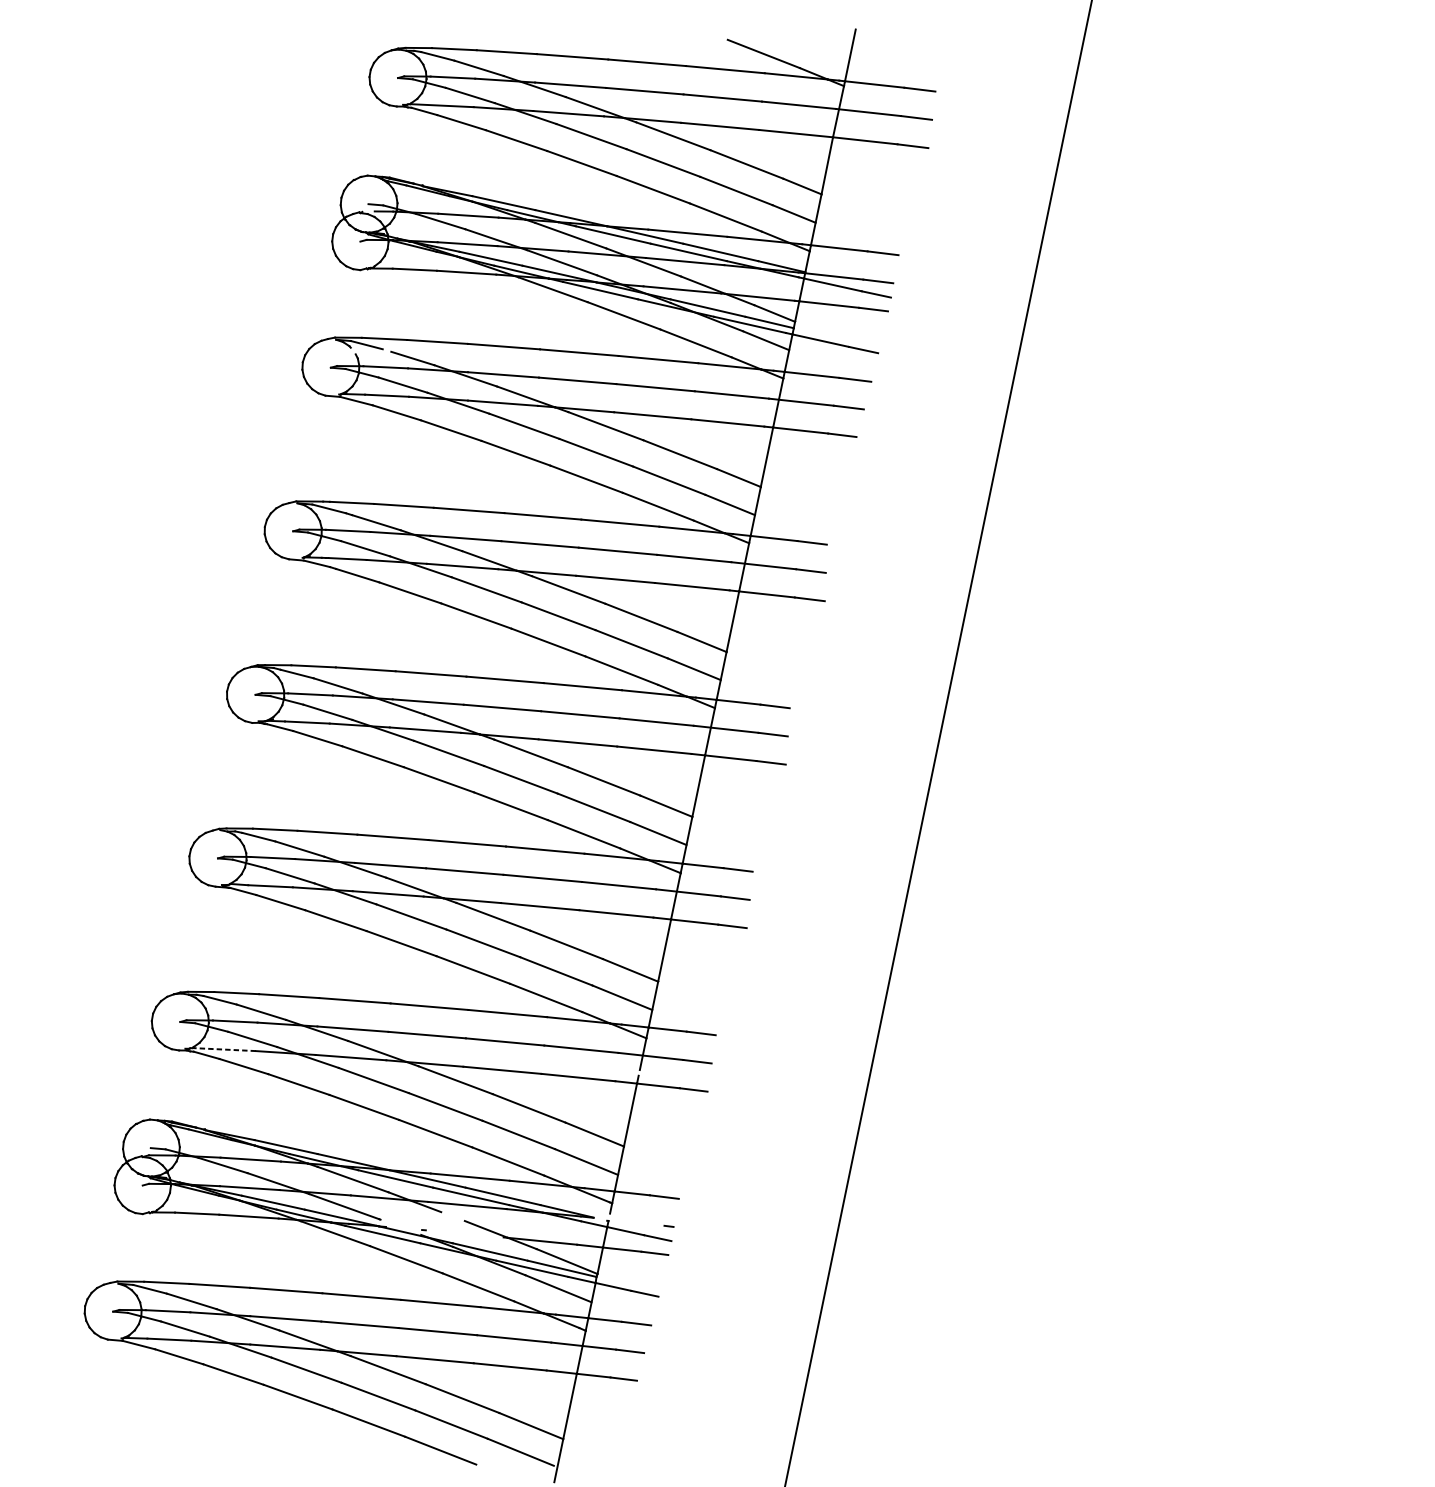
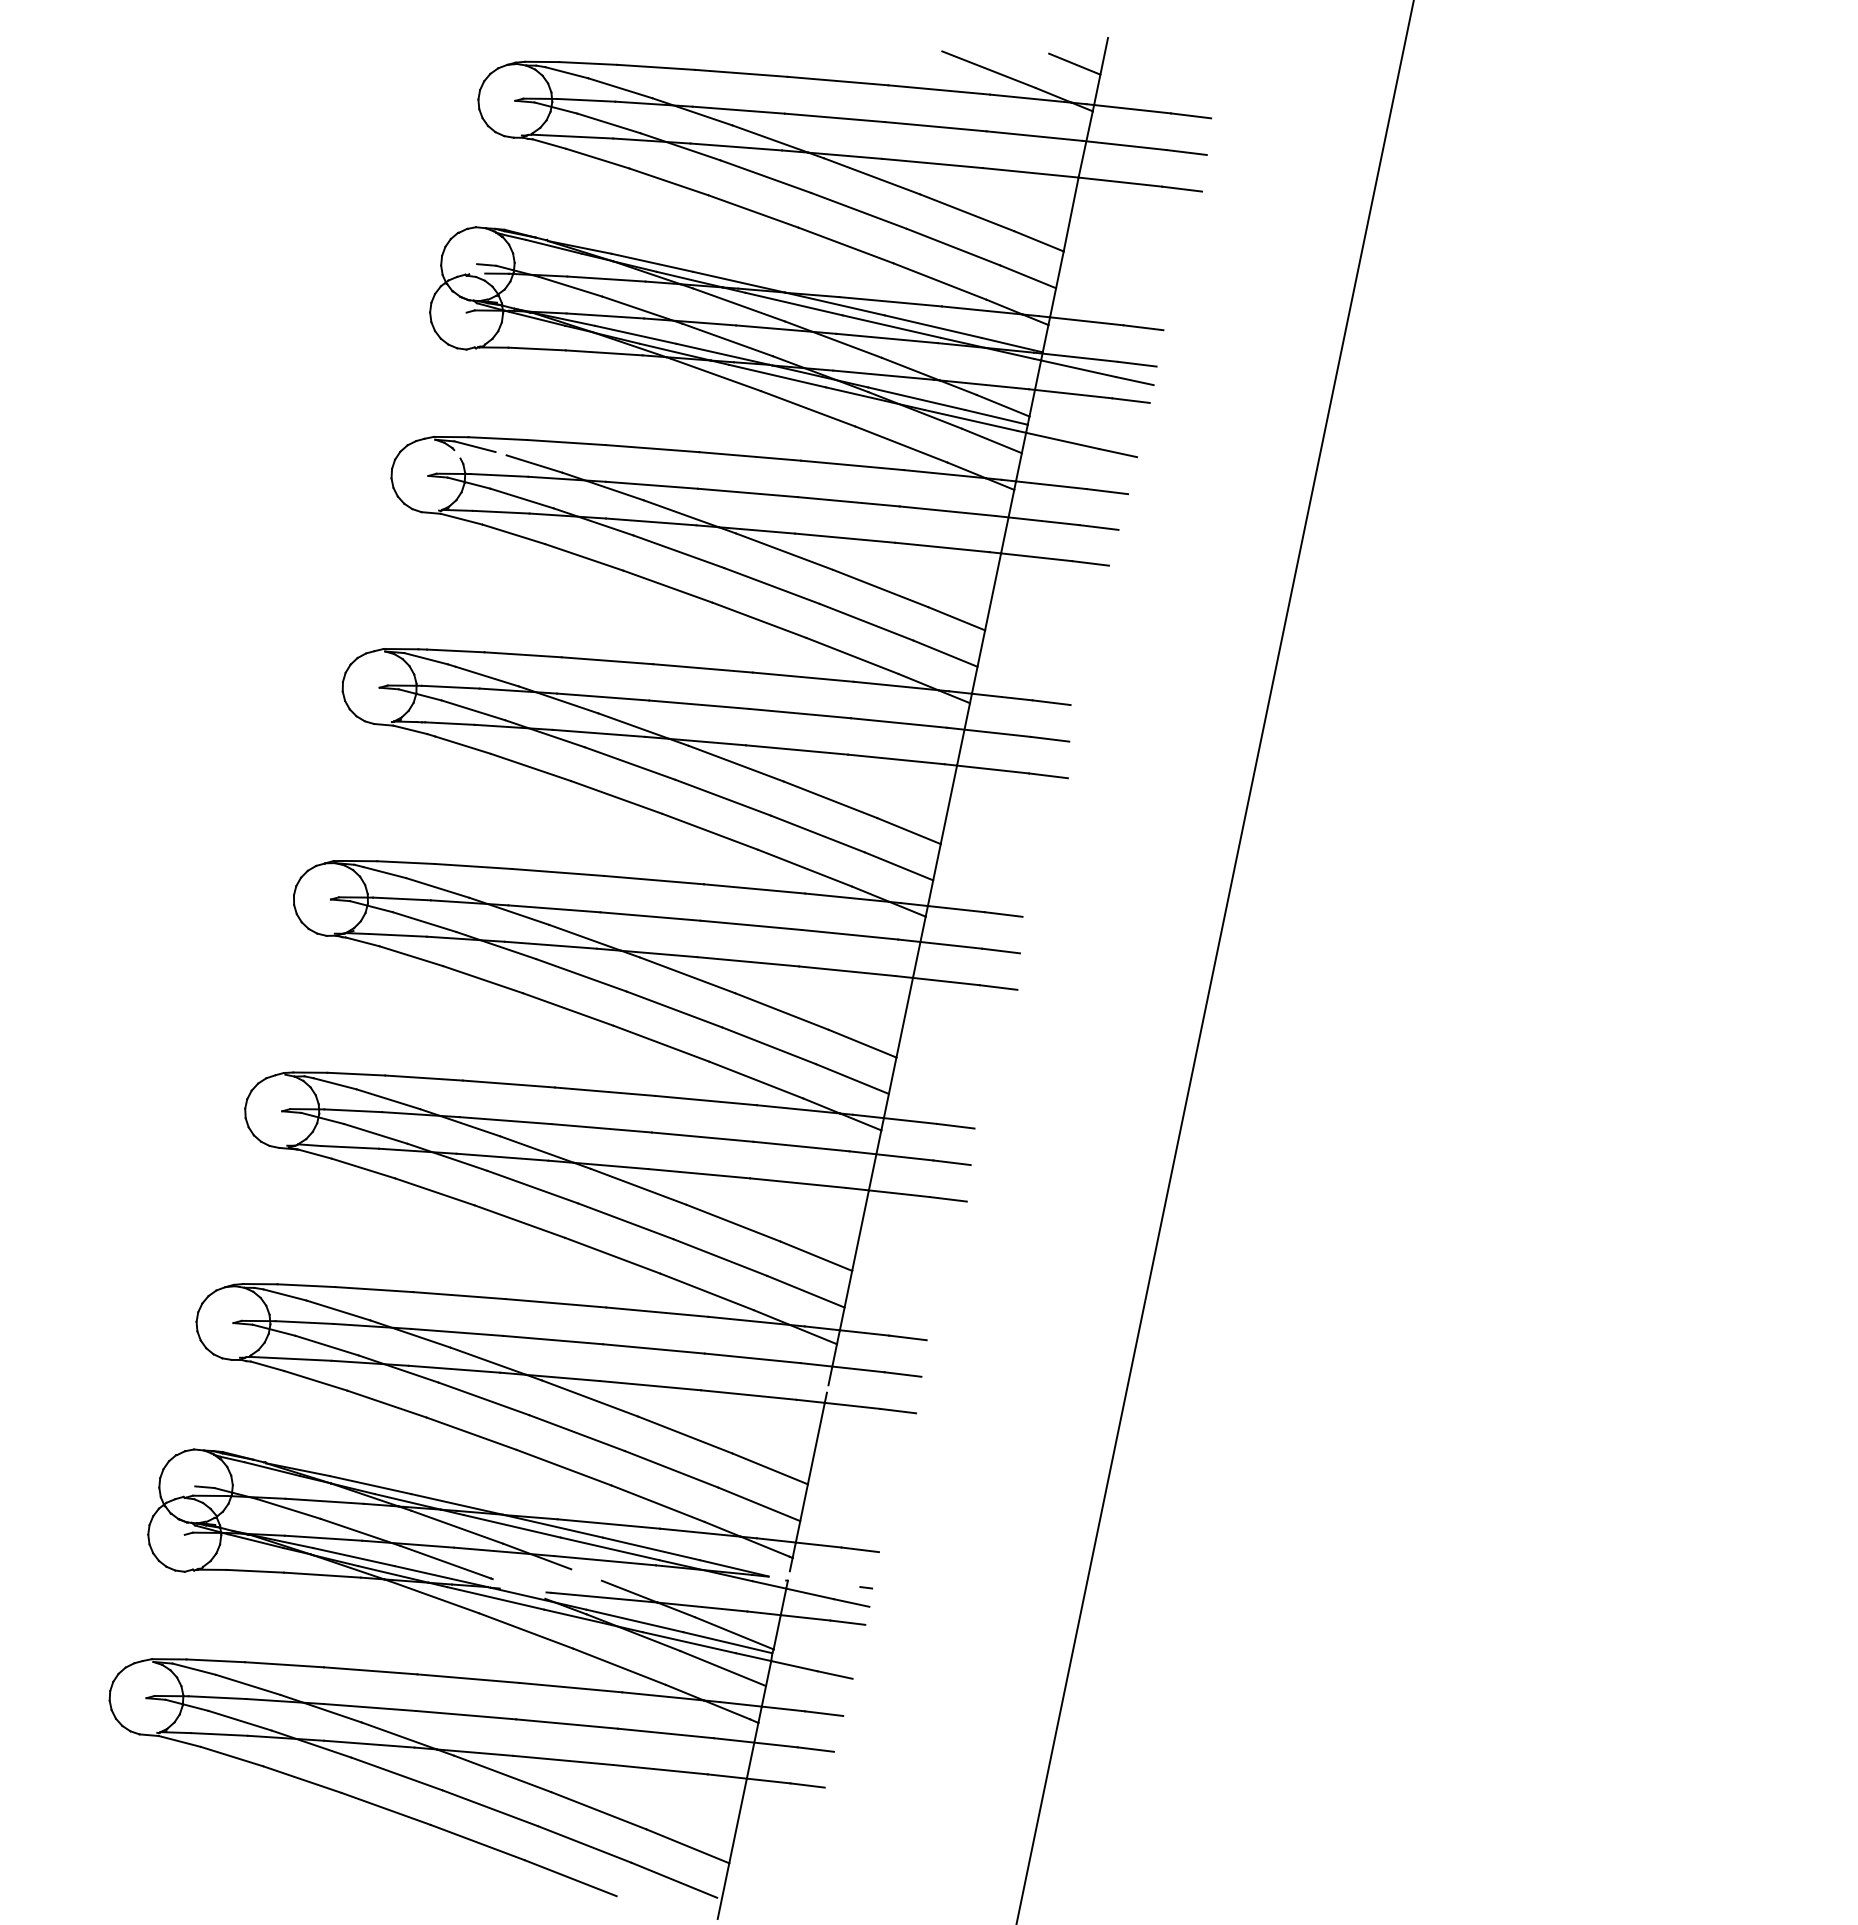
line: (829, 49) -> (1074, 63), added
line: (223, 1049) -> (289, 1358), dashed -> solid
line: (464, 1233) -> (601, 1597), added

